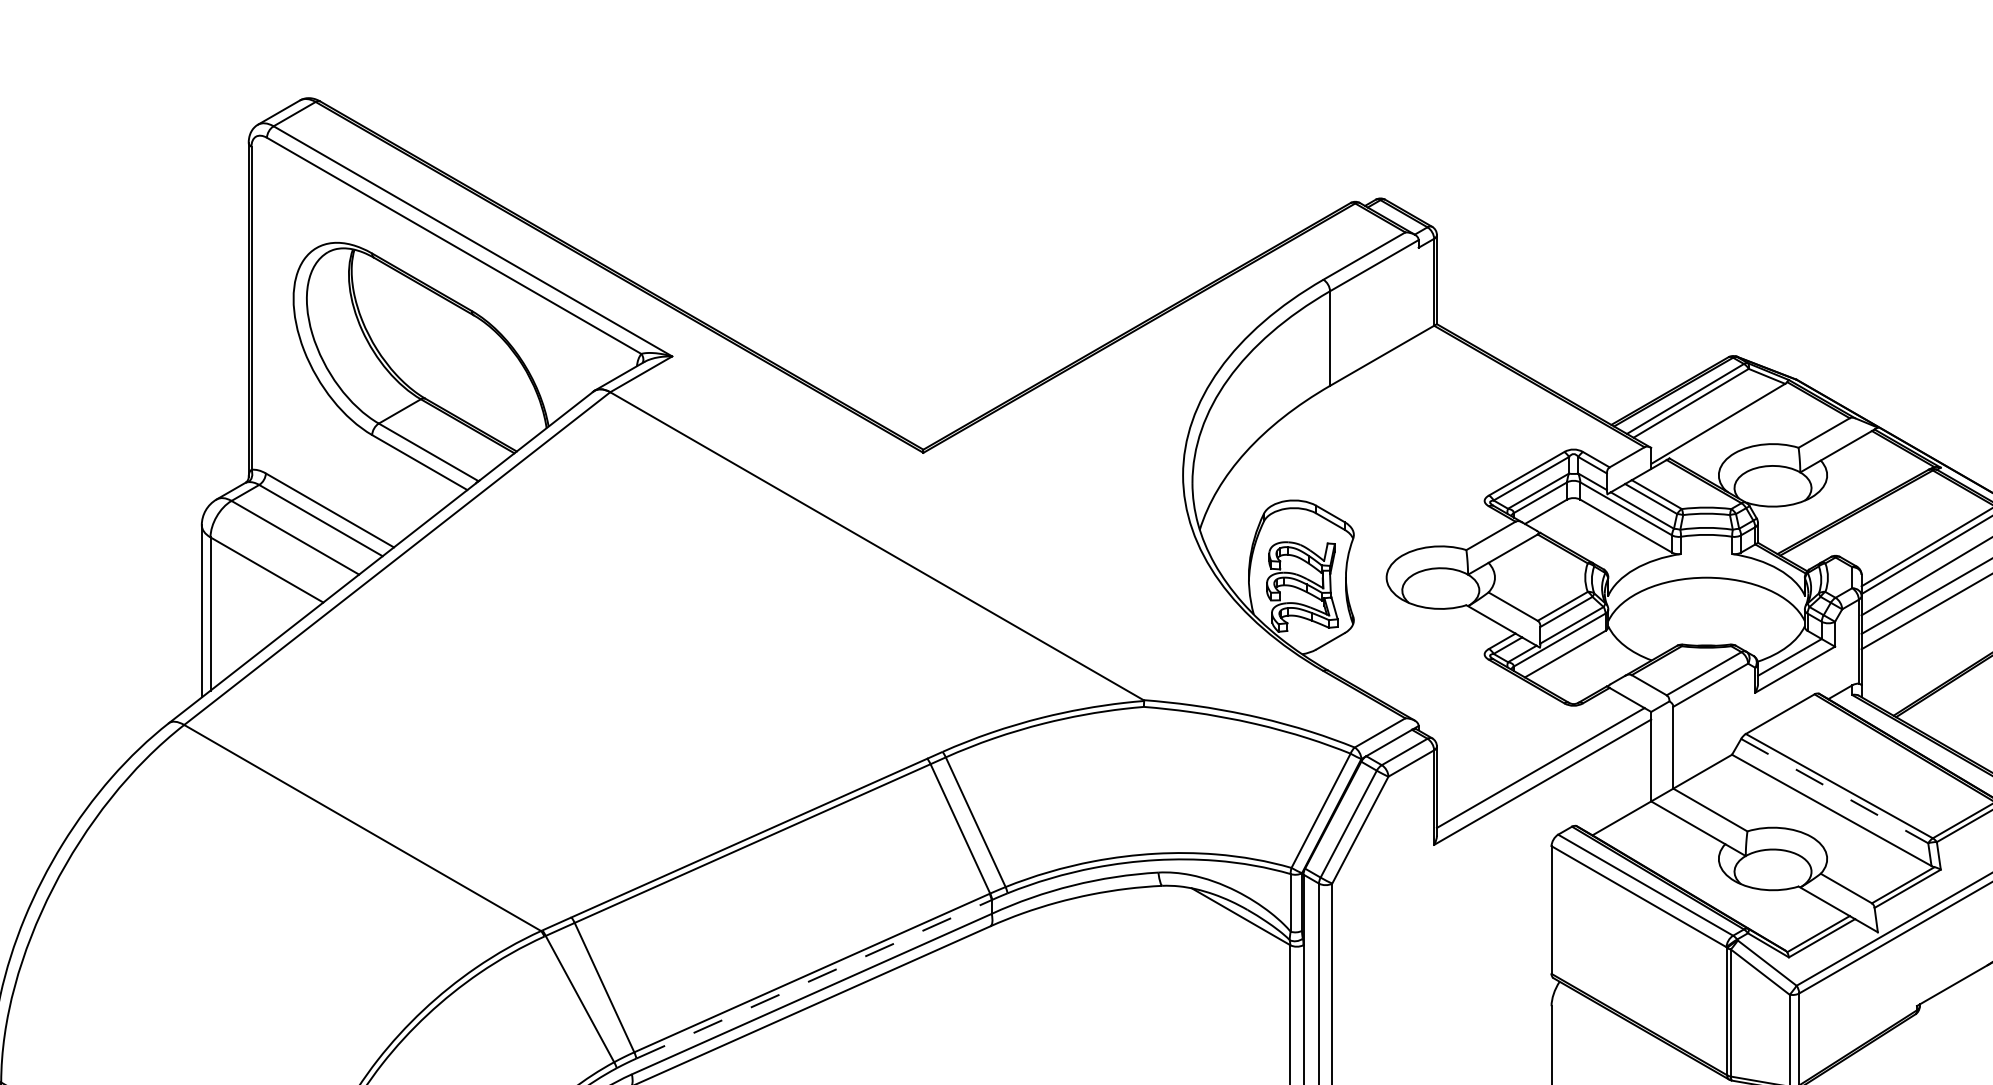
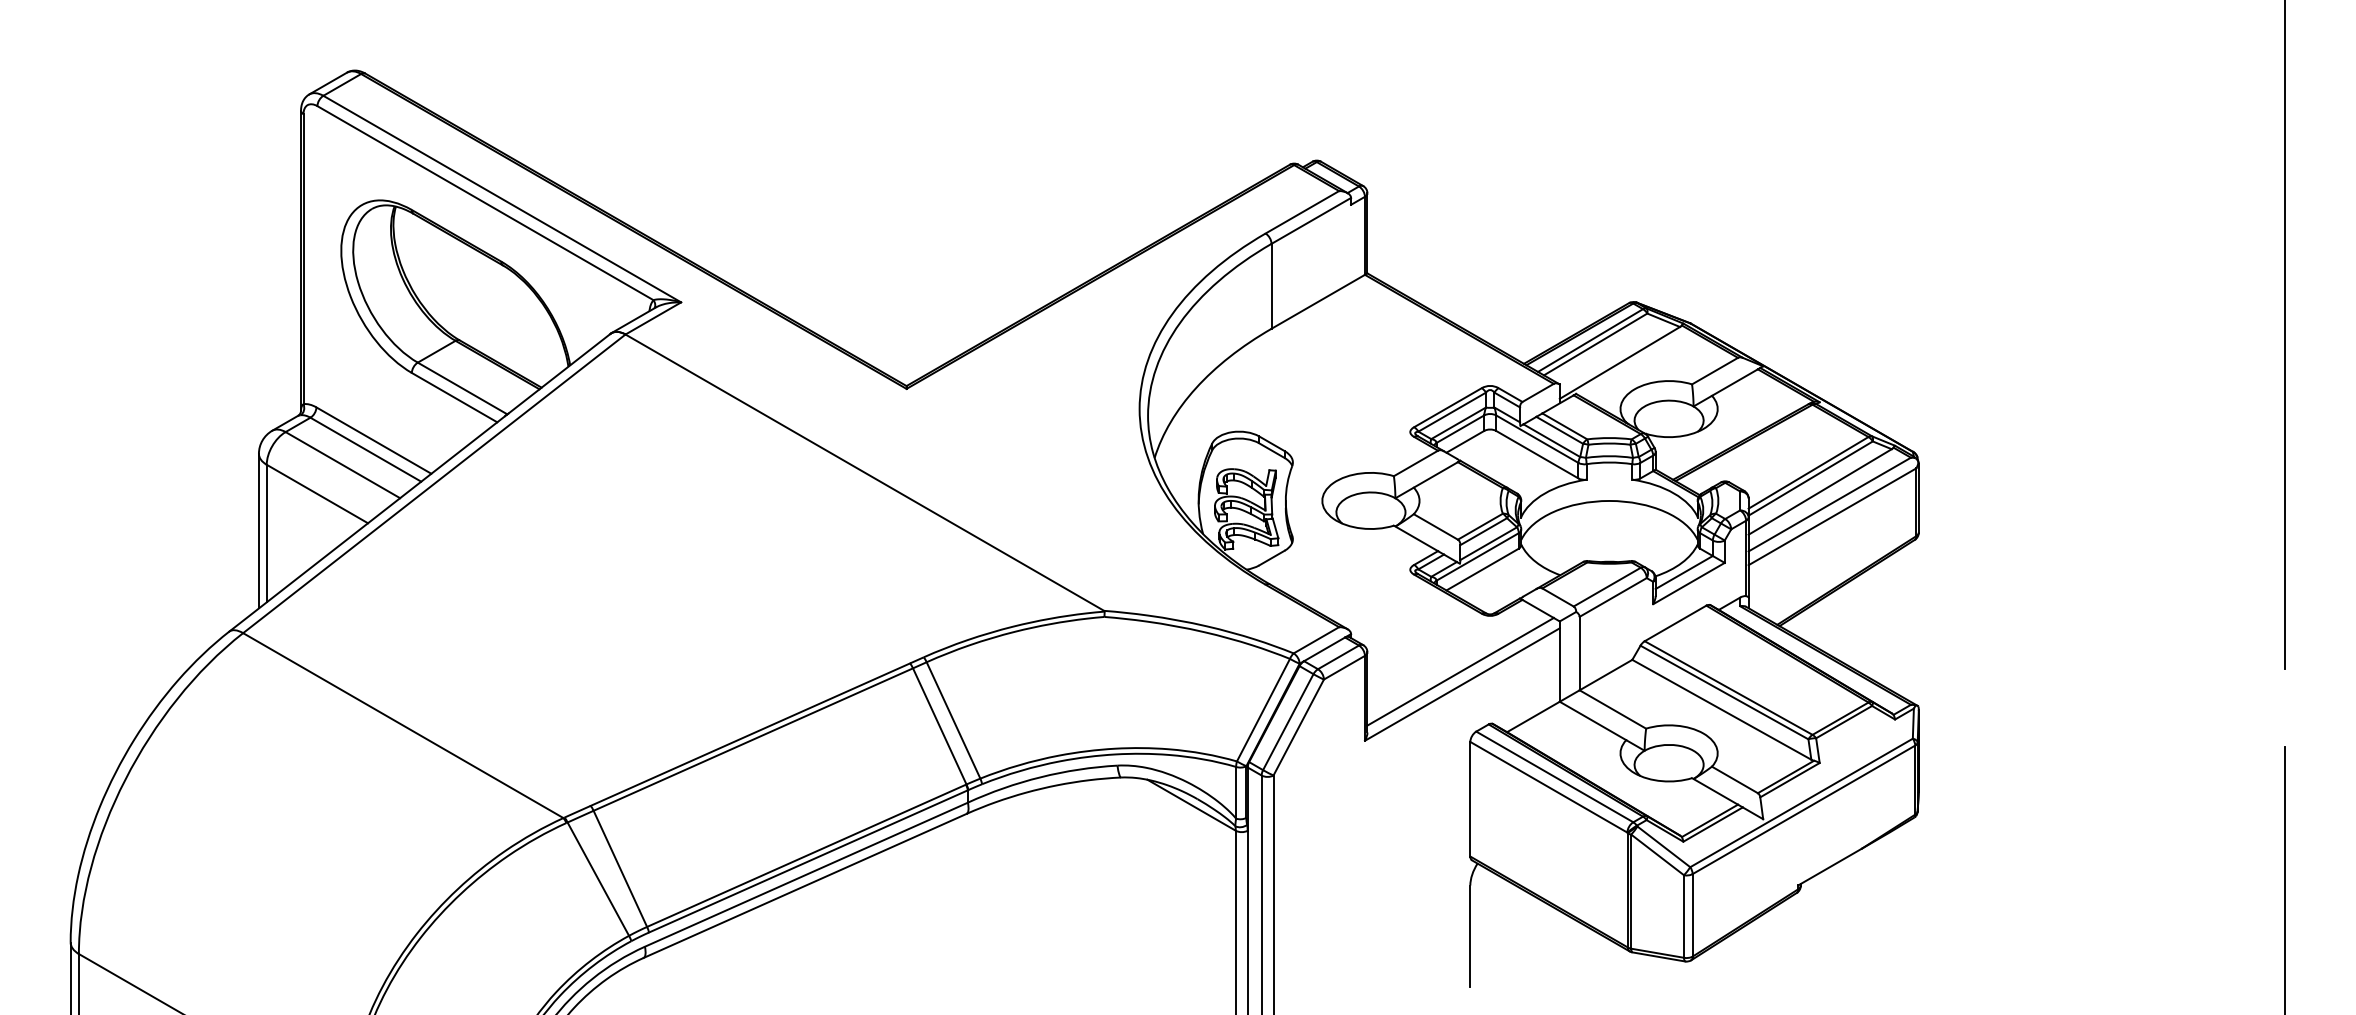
line: (1834, 791) -> (1724, 692), dashed -> solid
line: (814, 979) -> (808, 861), dashed -> solid

